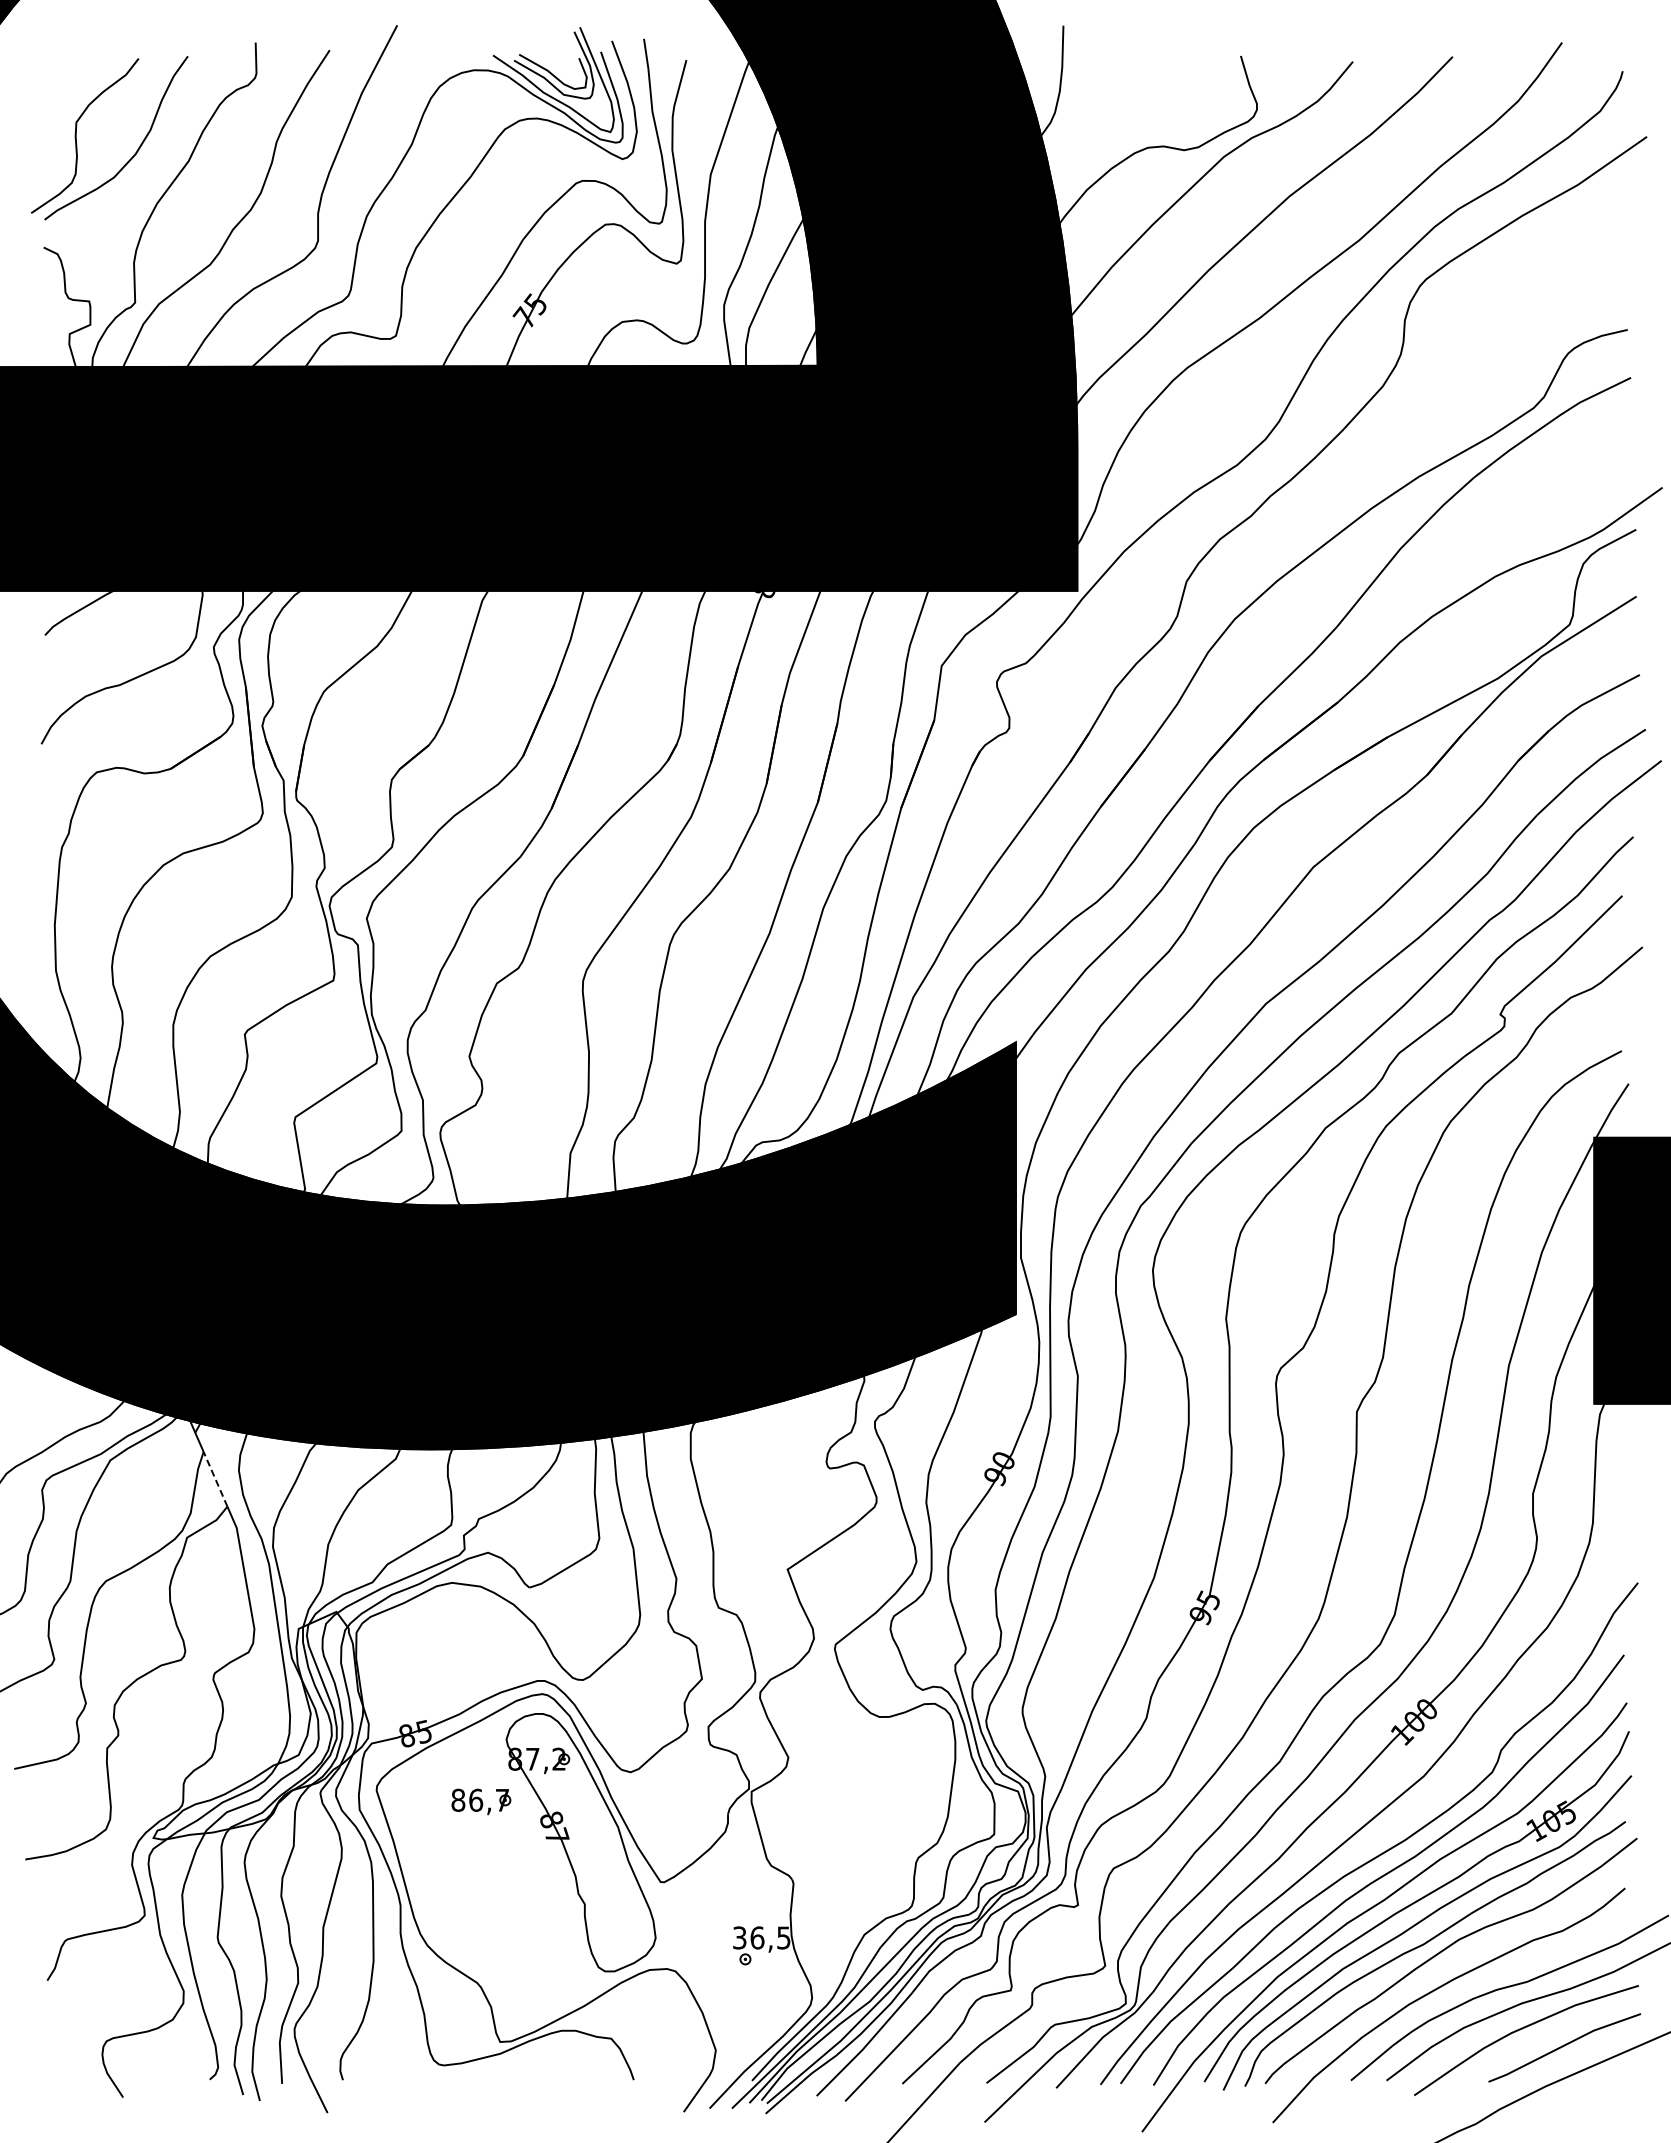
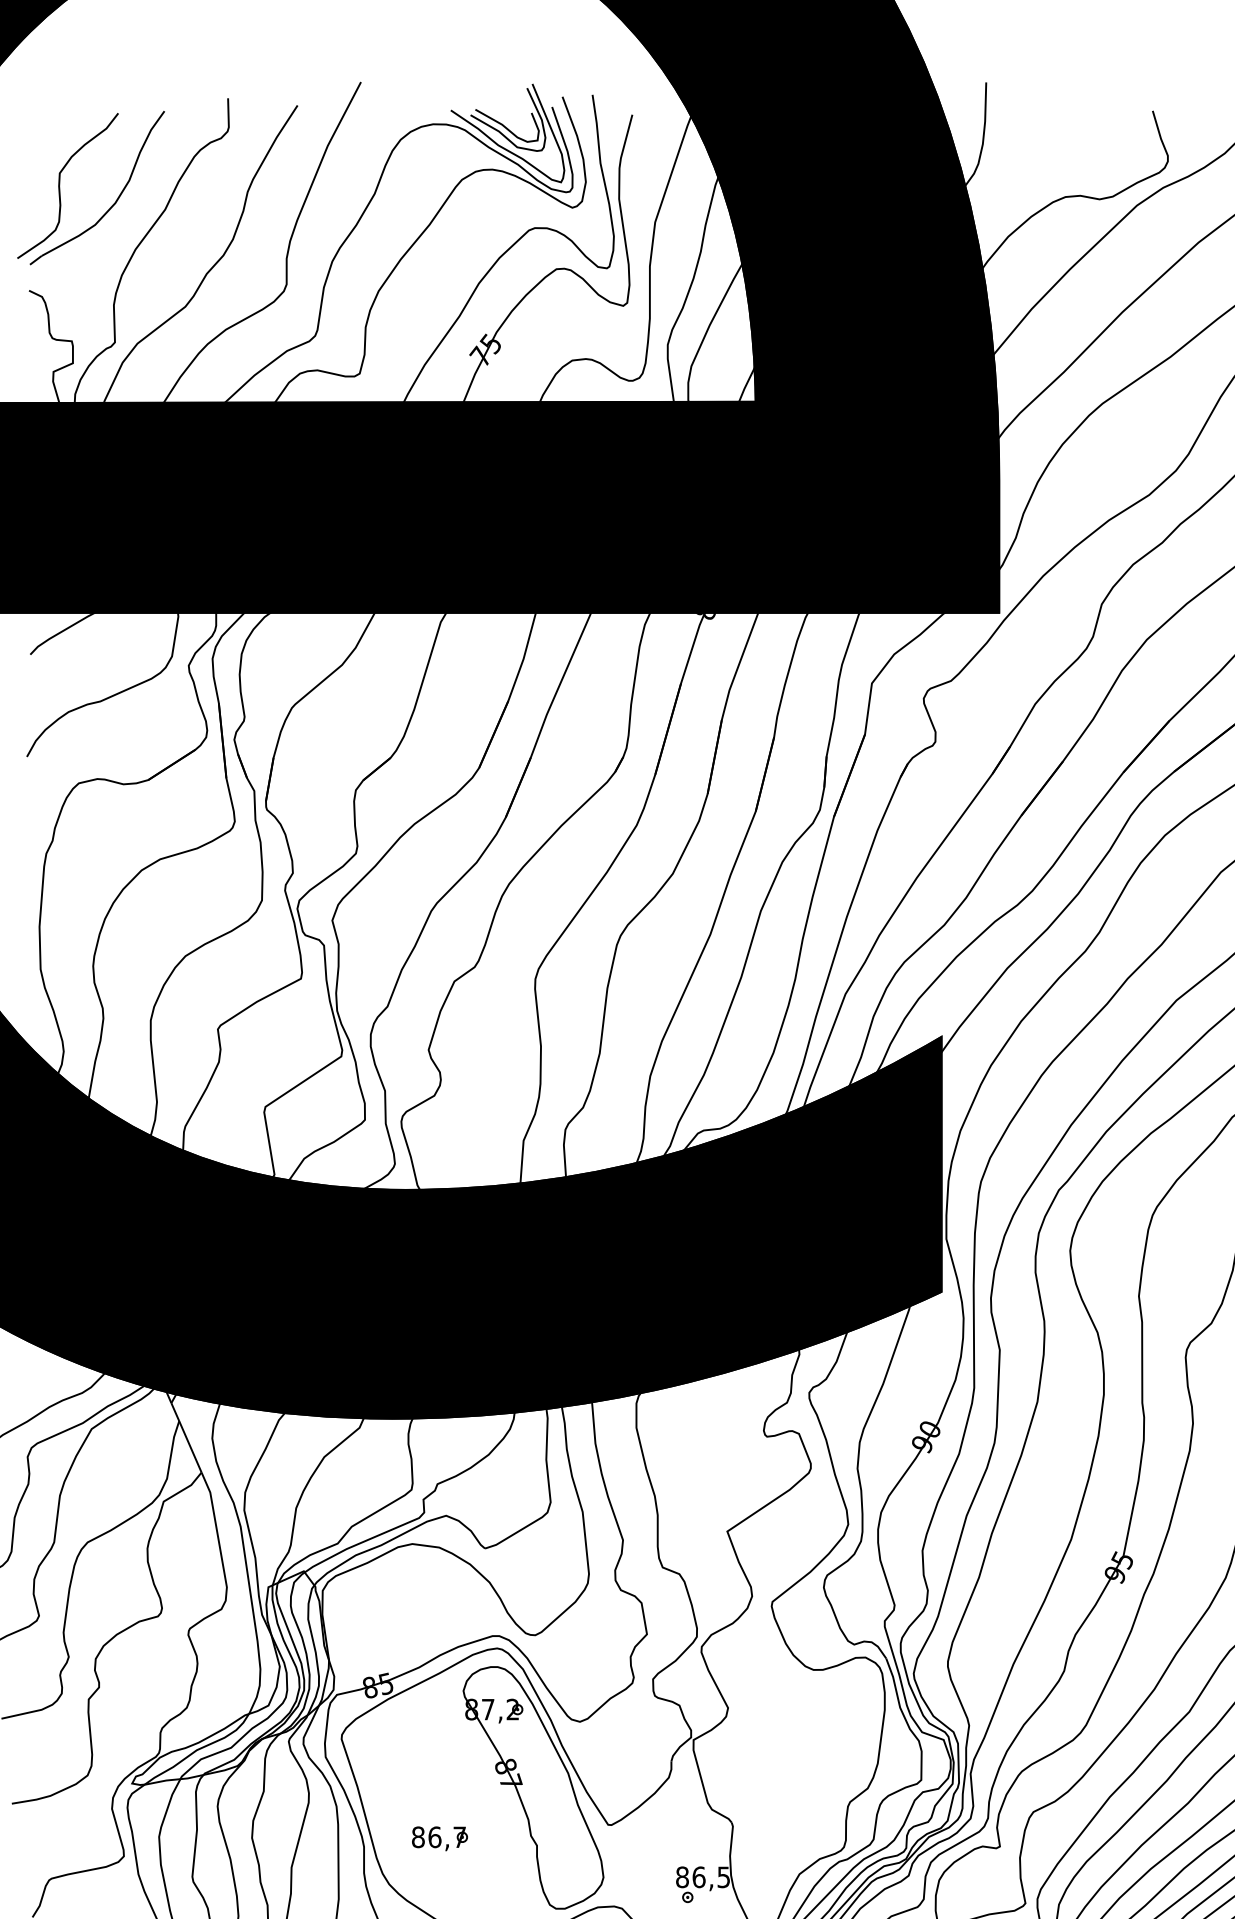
line: (215, 1479) -> (190, 1447), dashed -> solid
part: (481, 1801) -> (440, 1838), moved
text: (739, 1937) -> (682, 1876), 36,5 -> 86,5

